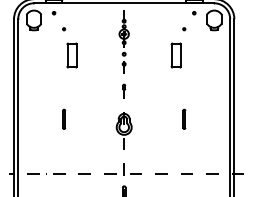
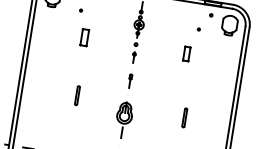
part: (71, 55) -> (84, 37), size x0.7
part: (175, 55) -> (186, 53), size x0.6
line: (64, 118) -> (78, 94), moved

